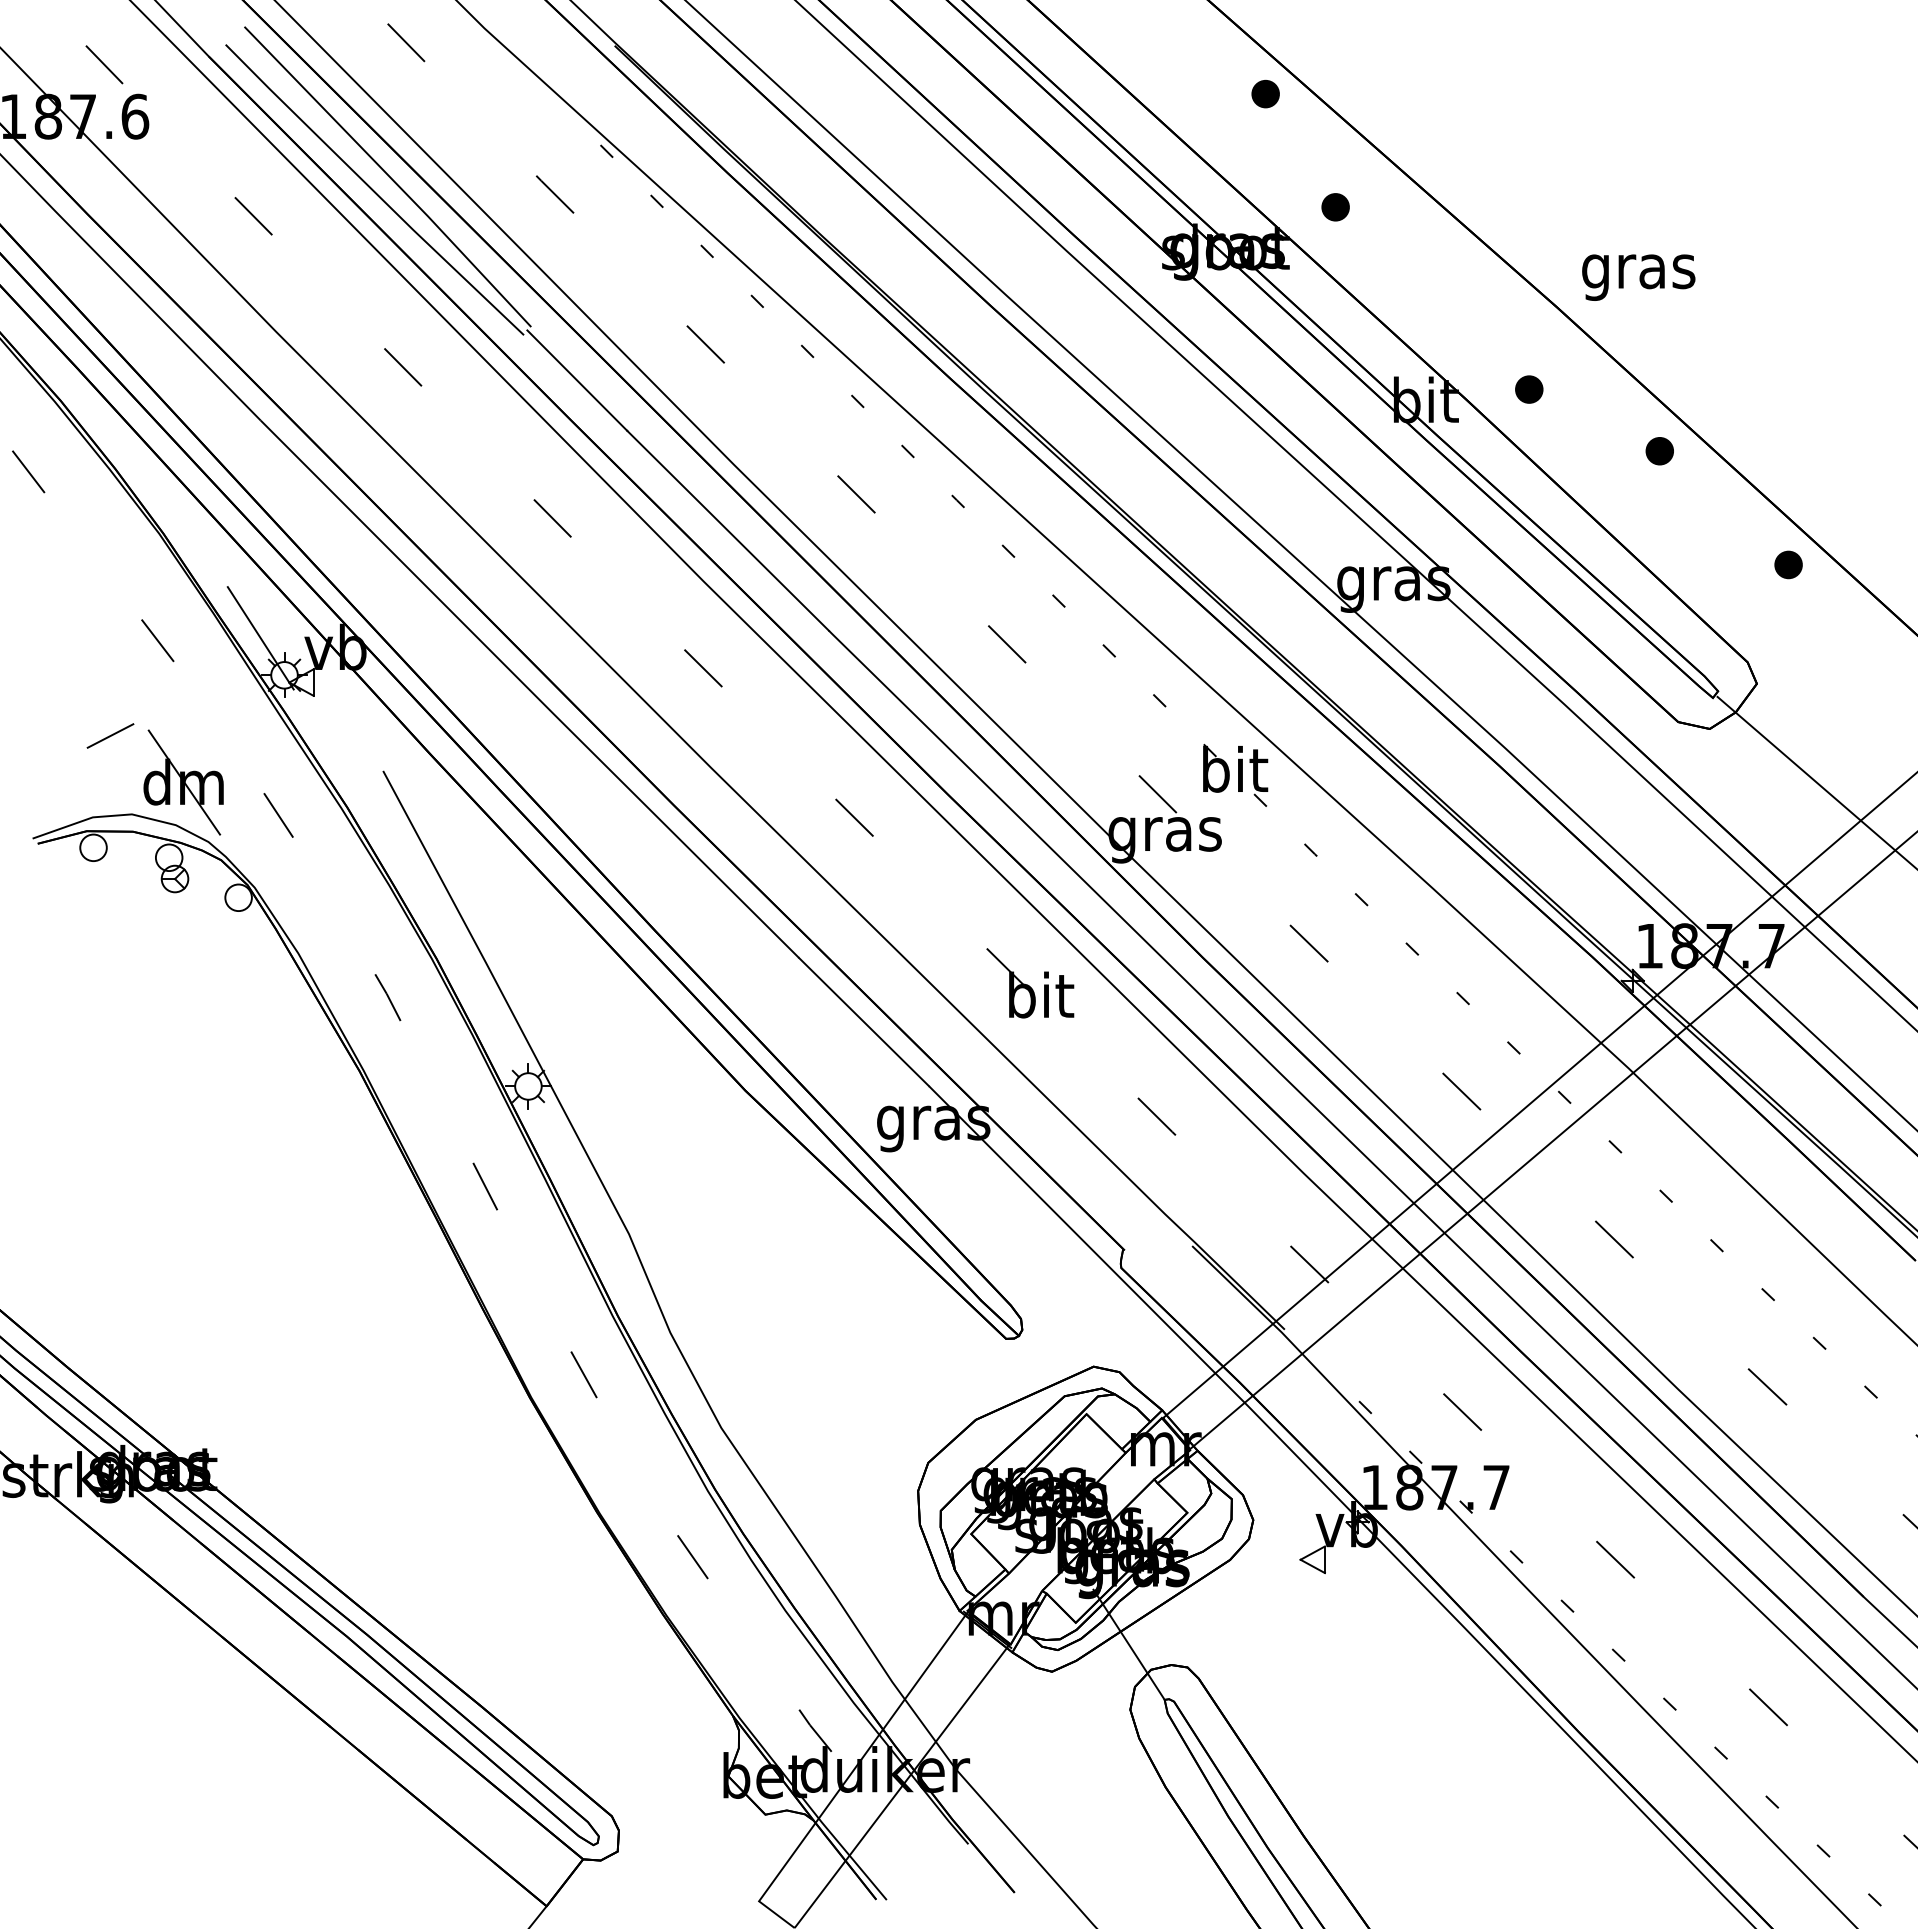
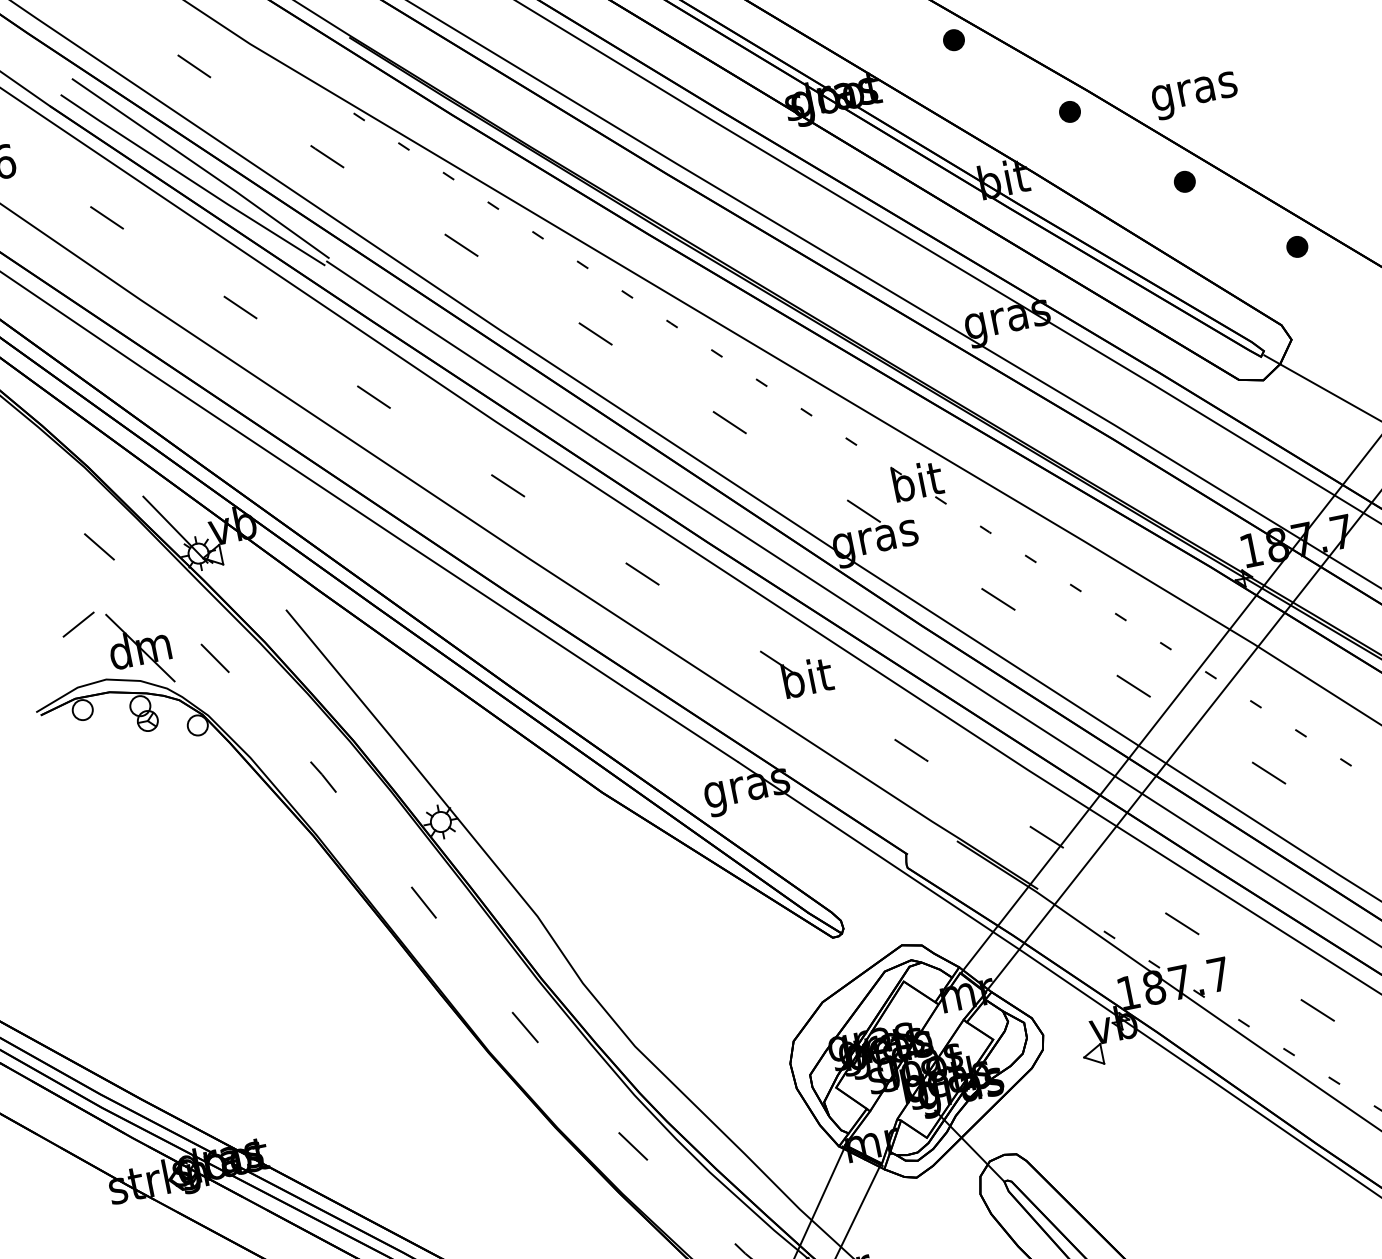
part: (1335, 207) -> (953, 40), moved
text: (1638, 277) -> (1195, 95), moved
part: (1529, 389) -> (1070, 111), moved

